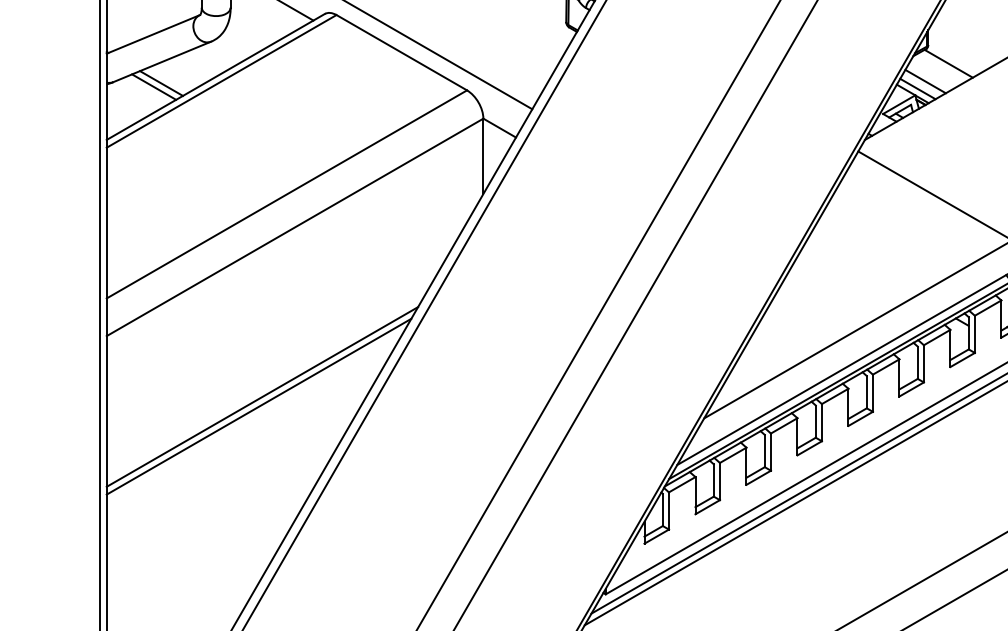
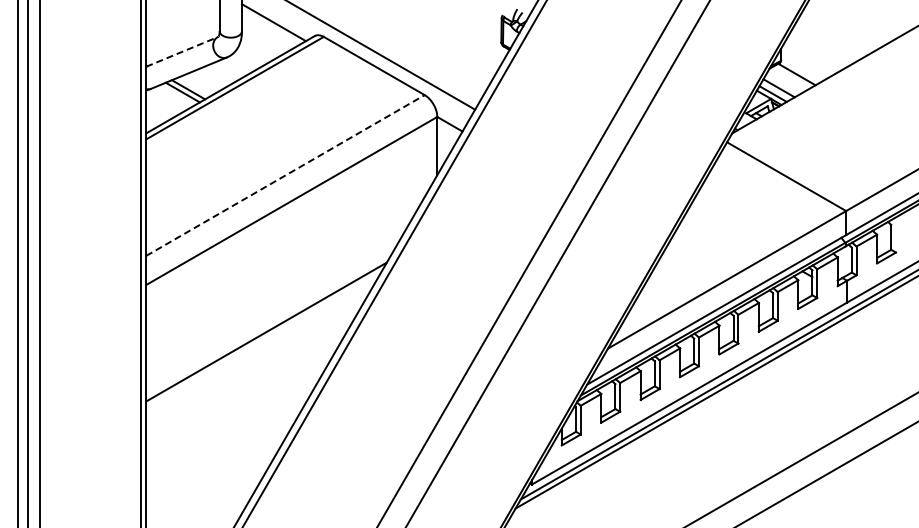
line: (153, 33) -> (182, 51), solid -> dashed
line: (286, 194) -> (285, 175), solid -> dashed
line: (258, 406) -> (263, 339), removed

